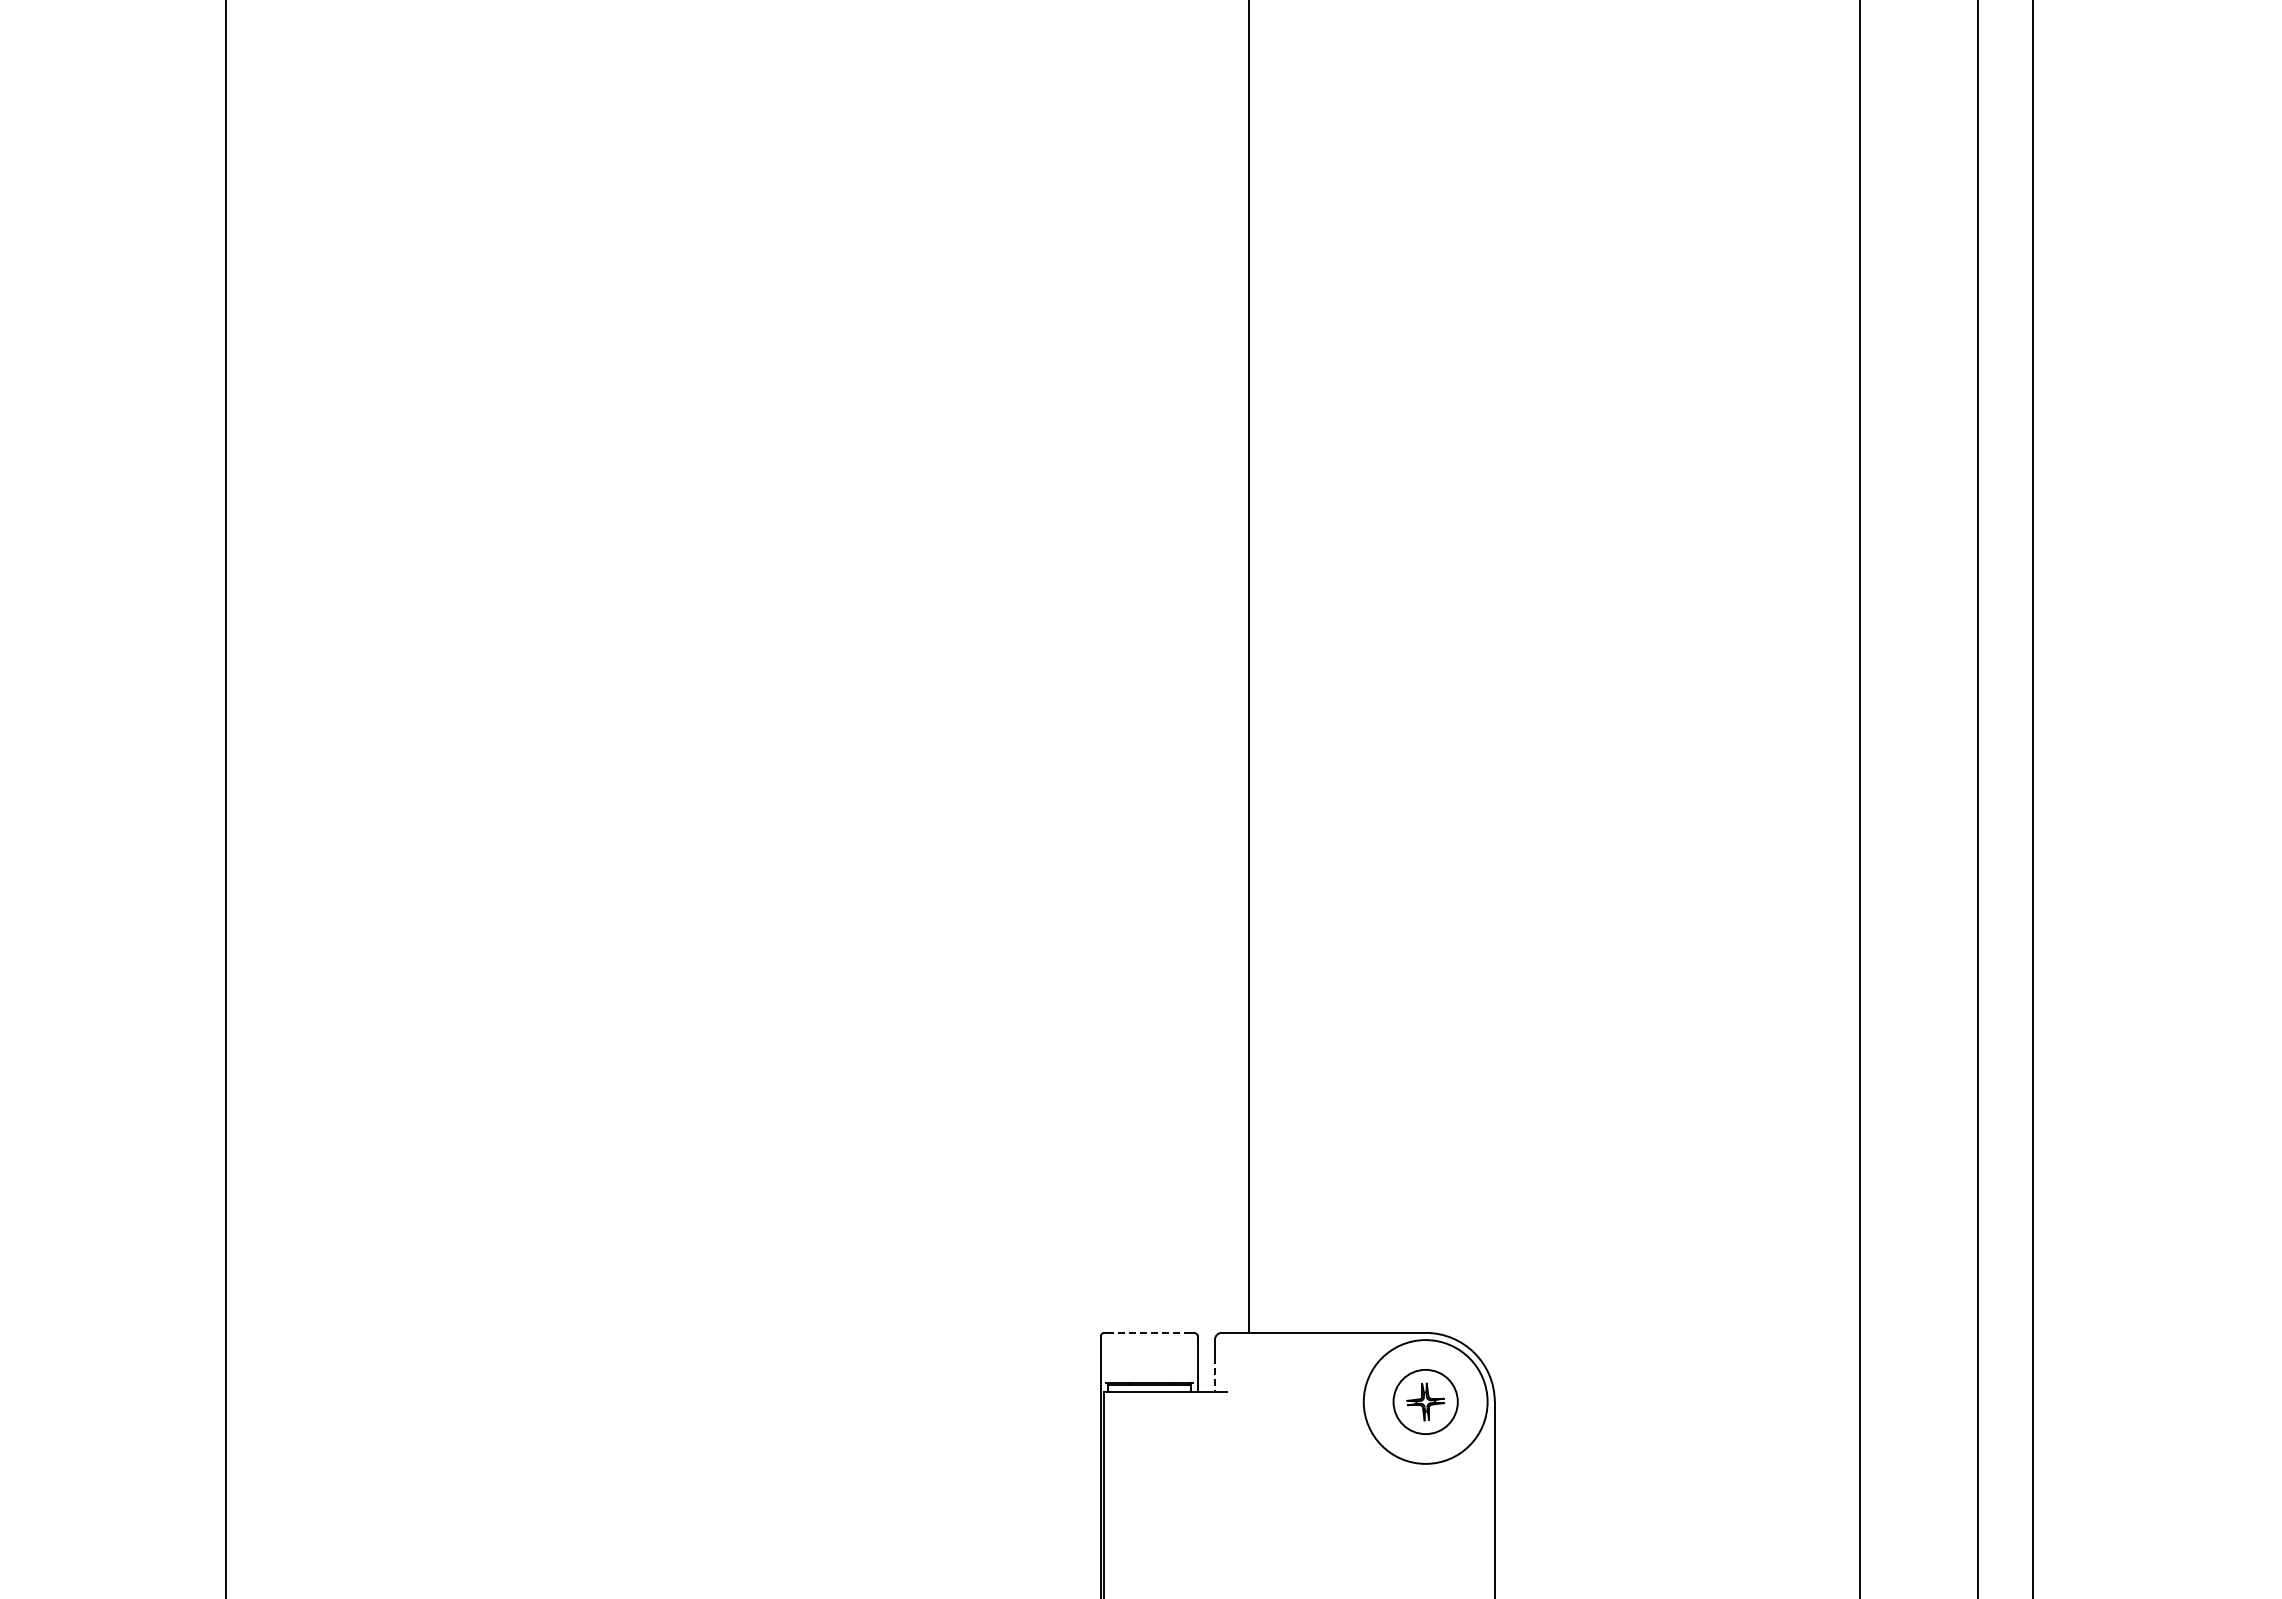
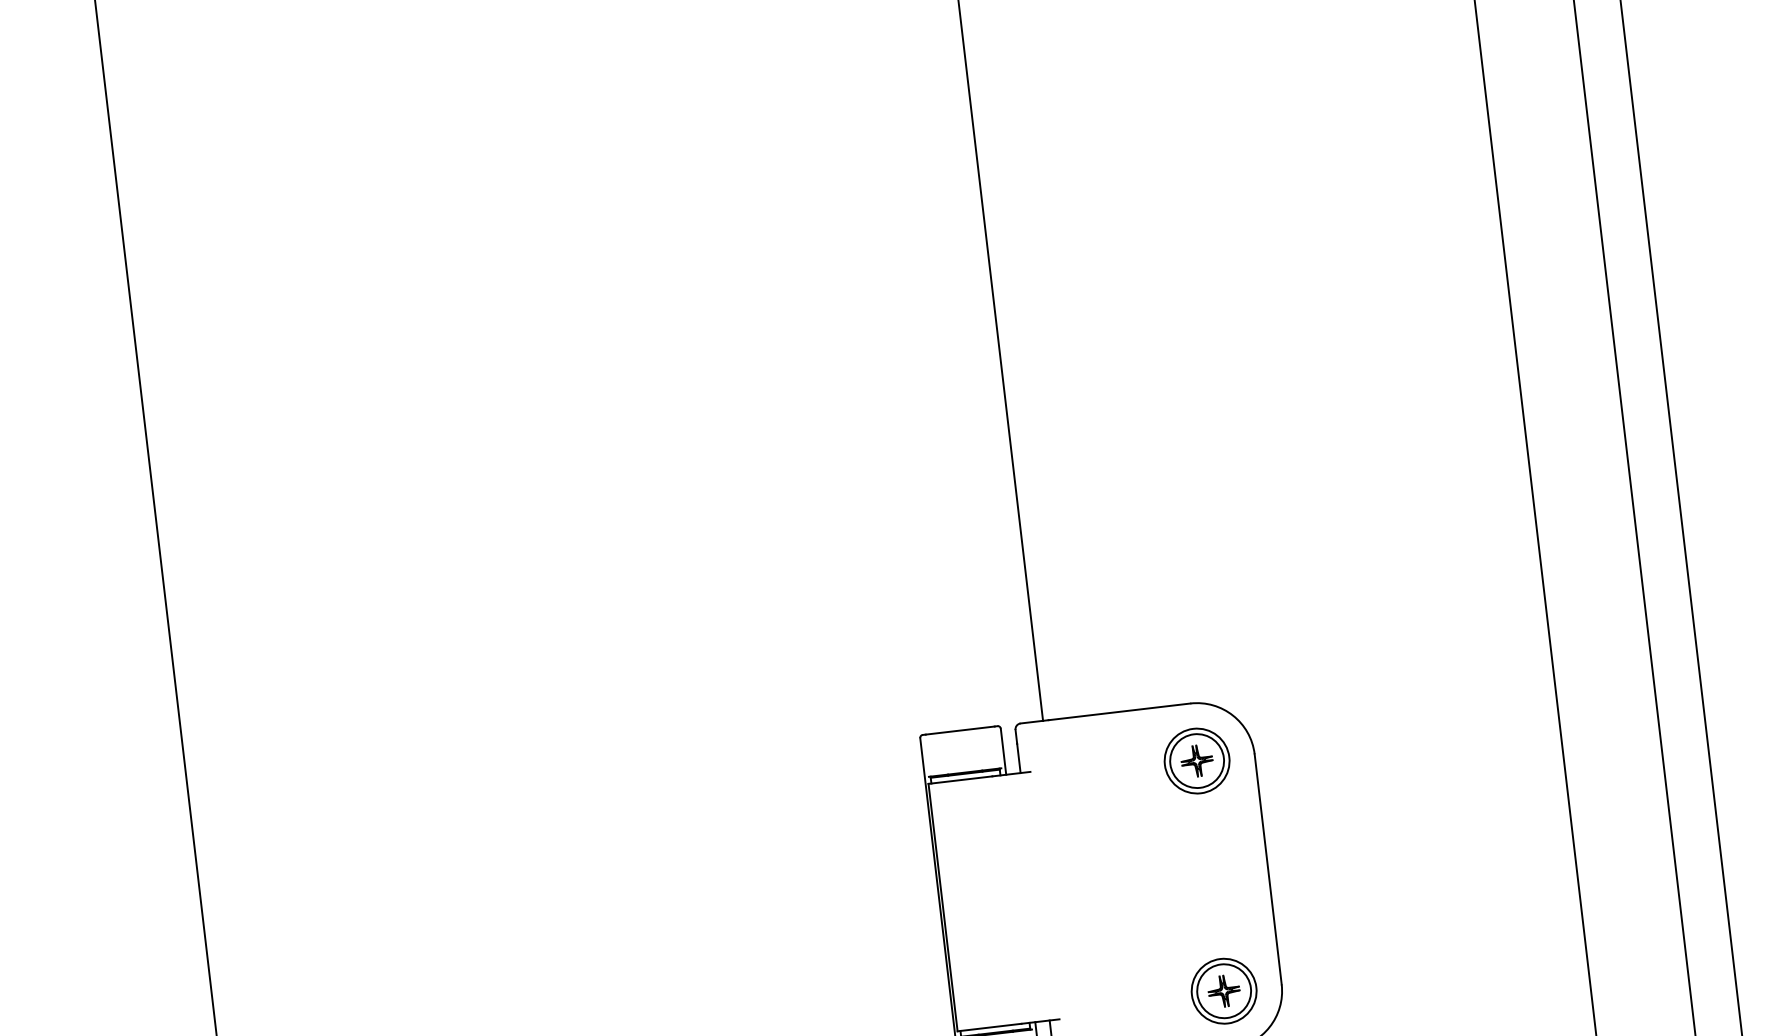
line: (1148, 1332) -> (959, 730), dashed -> solid
line: (1214, 1374) -> (1018, 758), dashed -> solid
circle: (1425, 1401) -> (1196, 760), size x0.62

